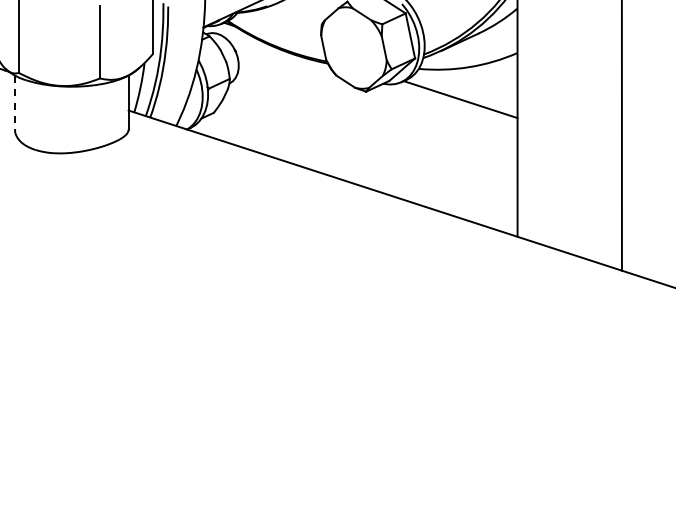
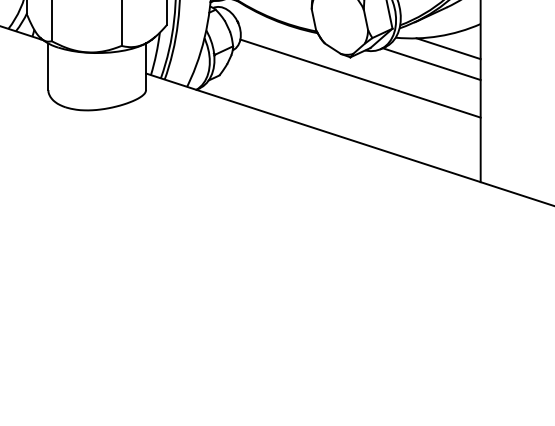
line: (479, 81) -> (447, 48), added
line: (15, 103) -> (48, 67), dashed -> solid
line: (377, 116) -> (360, 78), added

